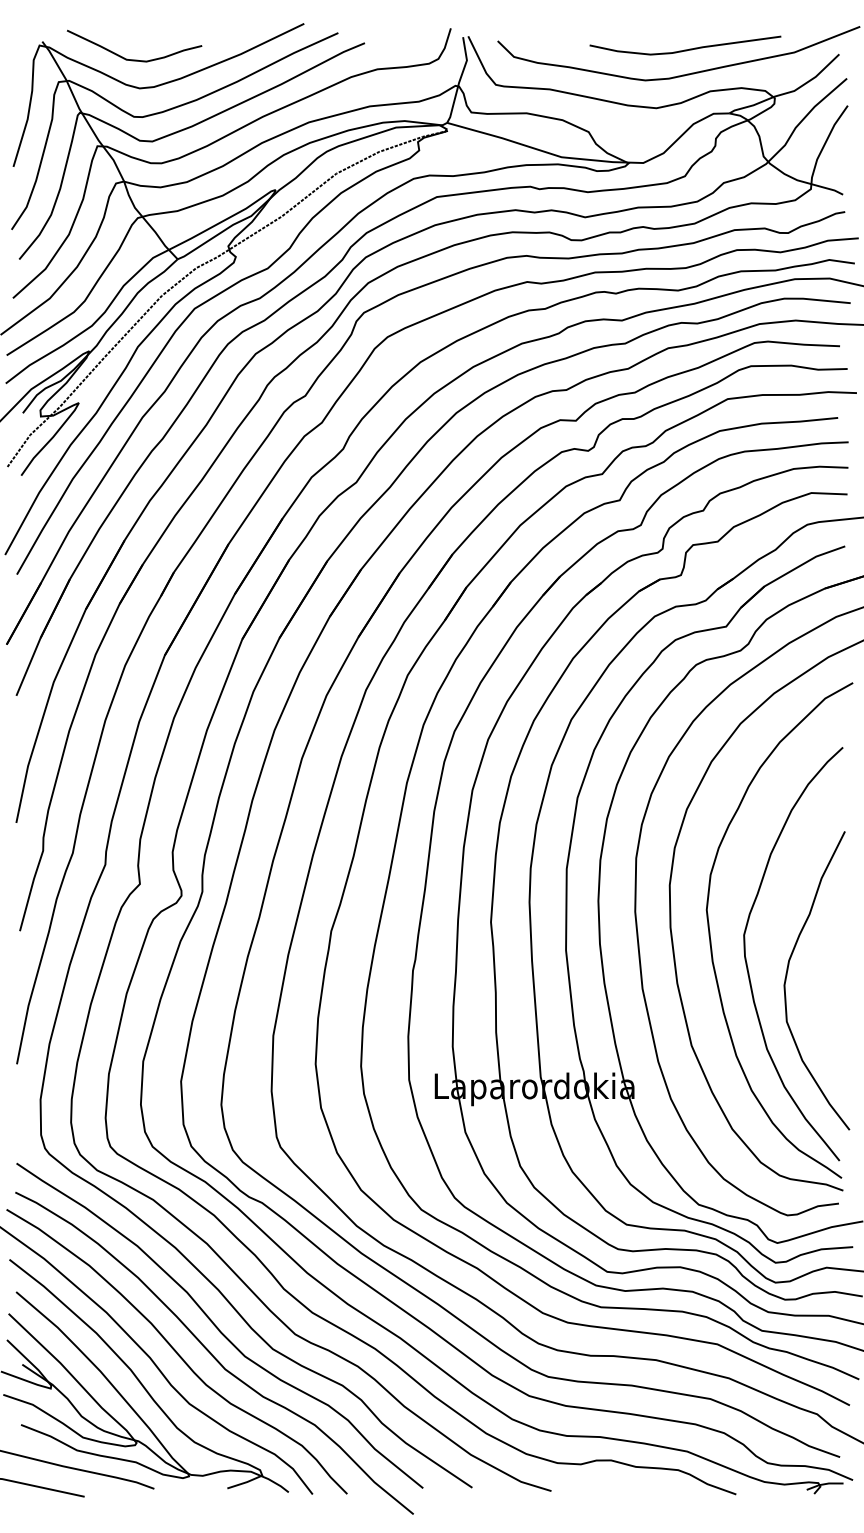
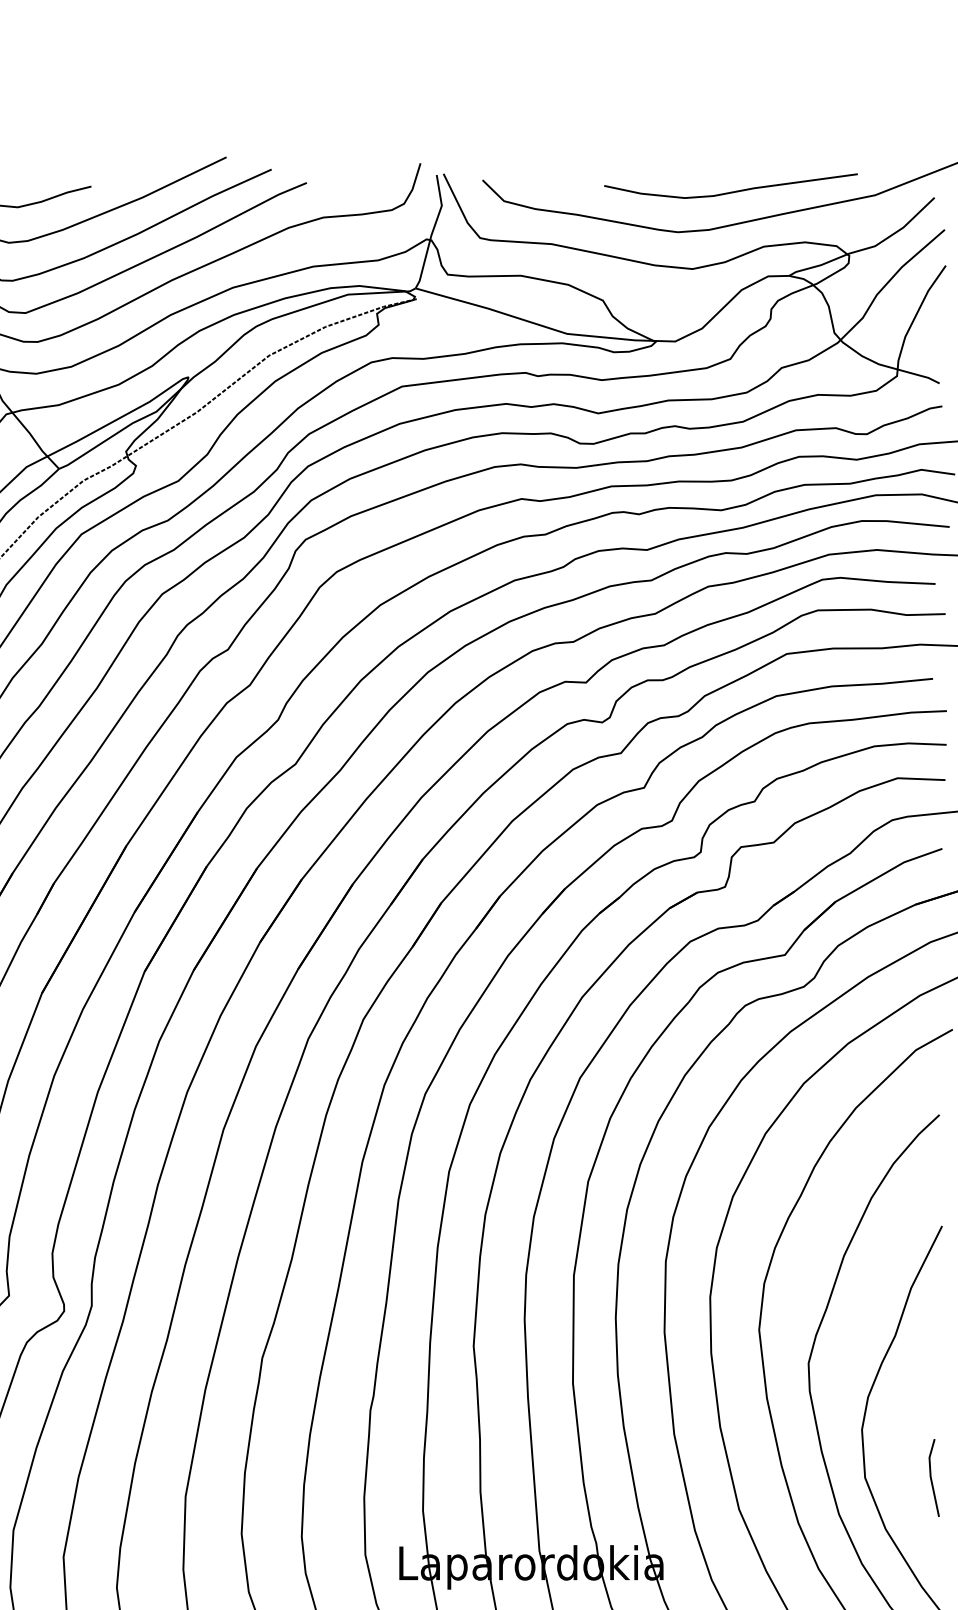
part: (838, 1021) -> (933, 1477), added

